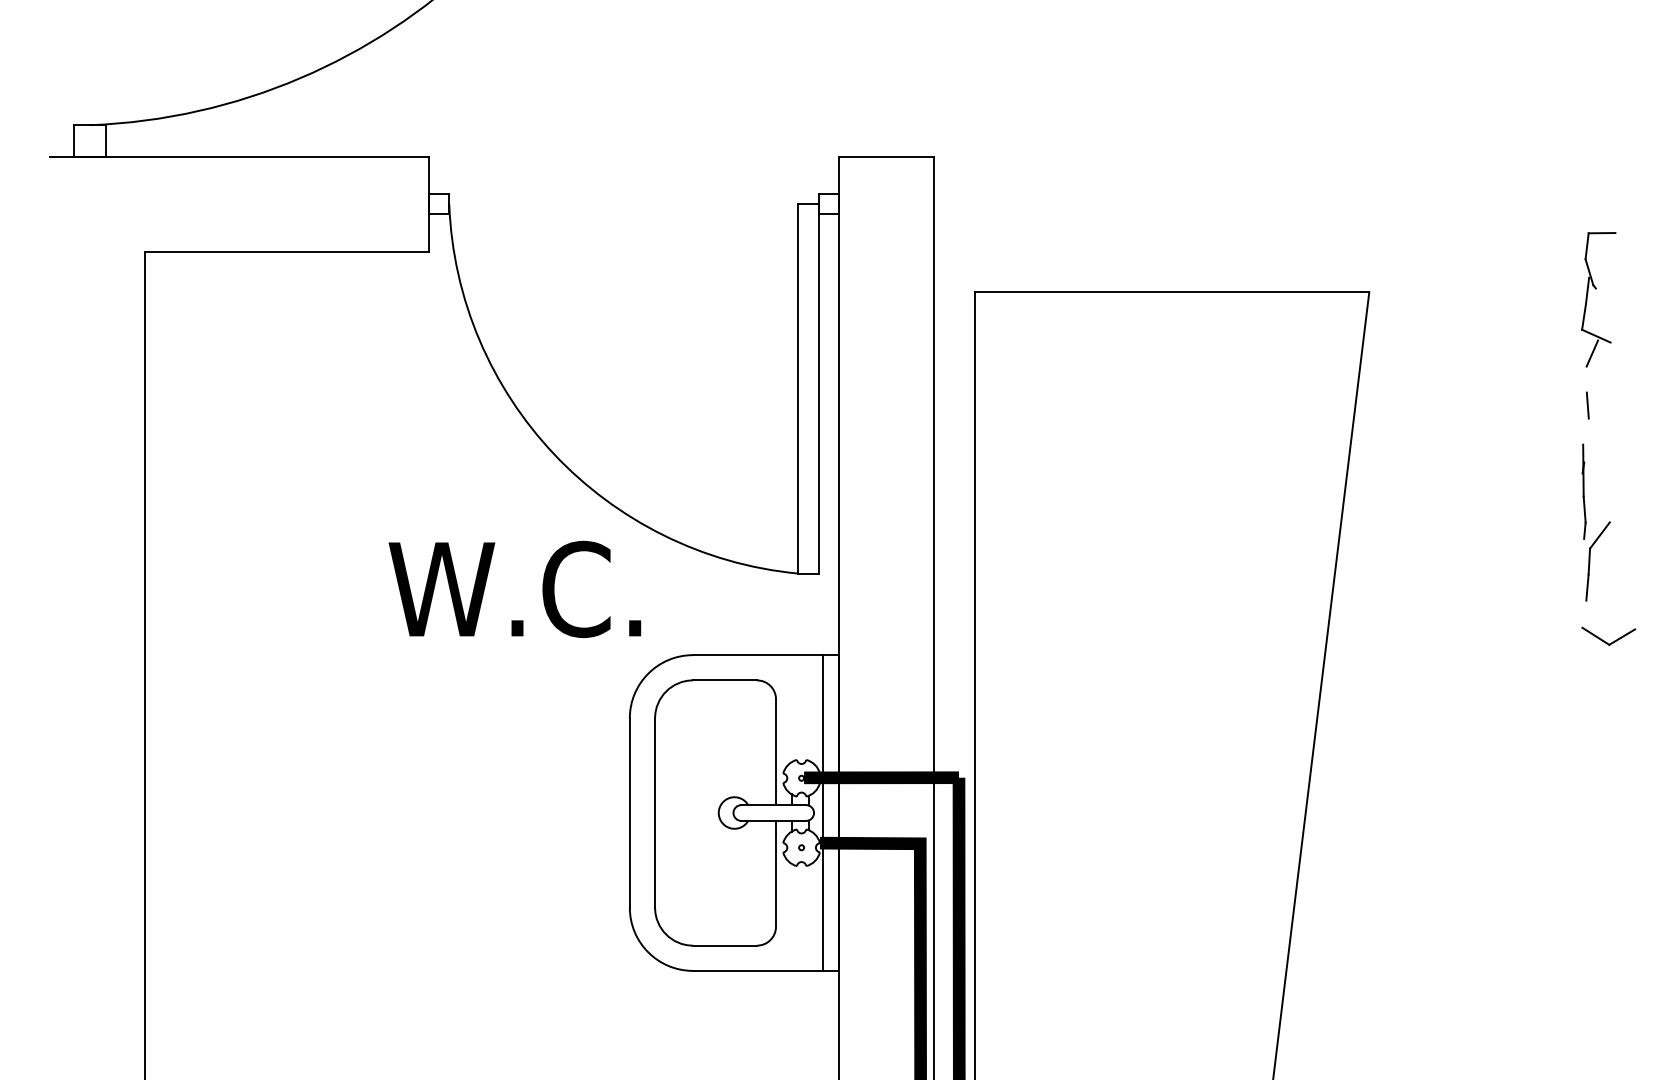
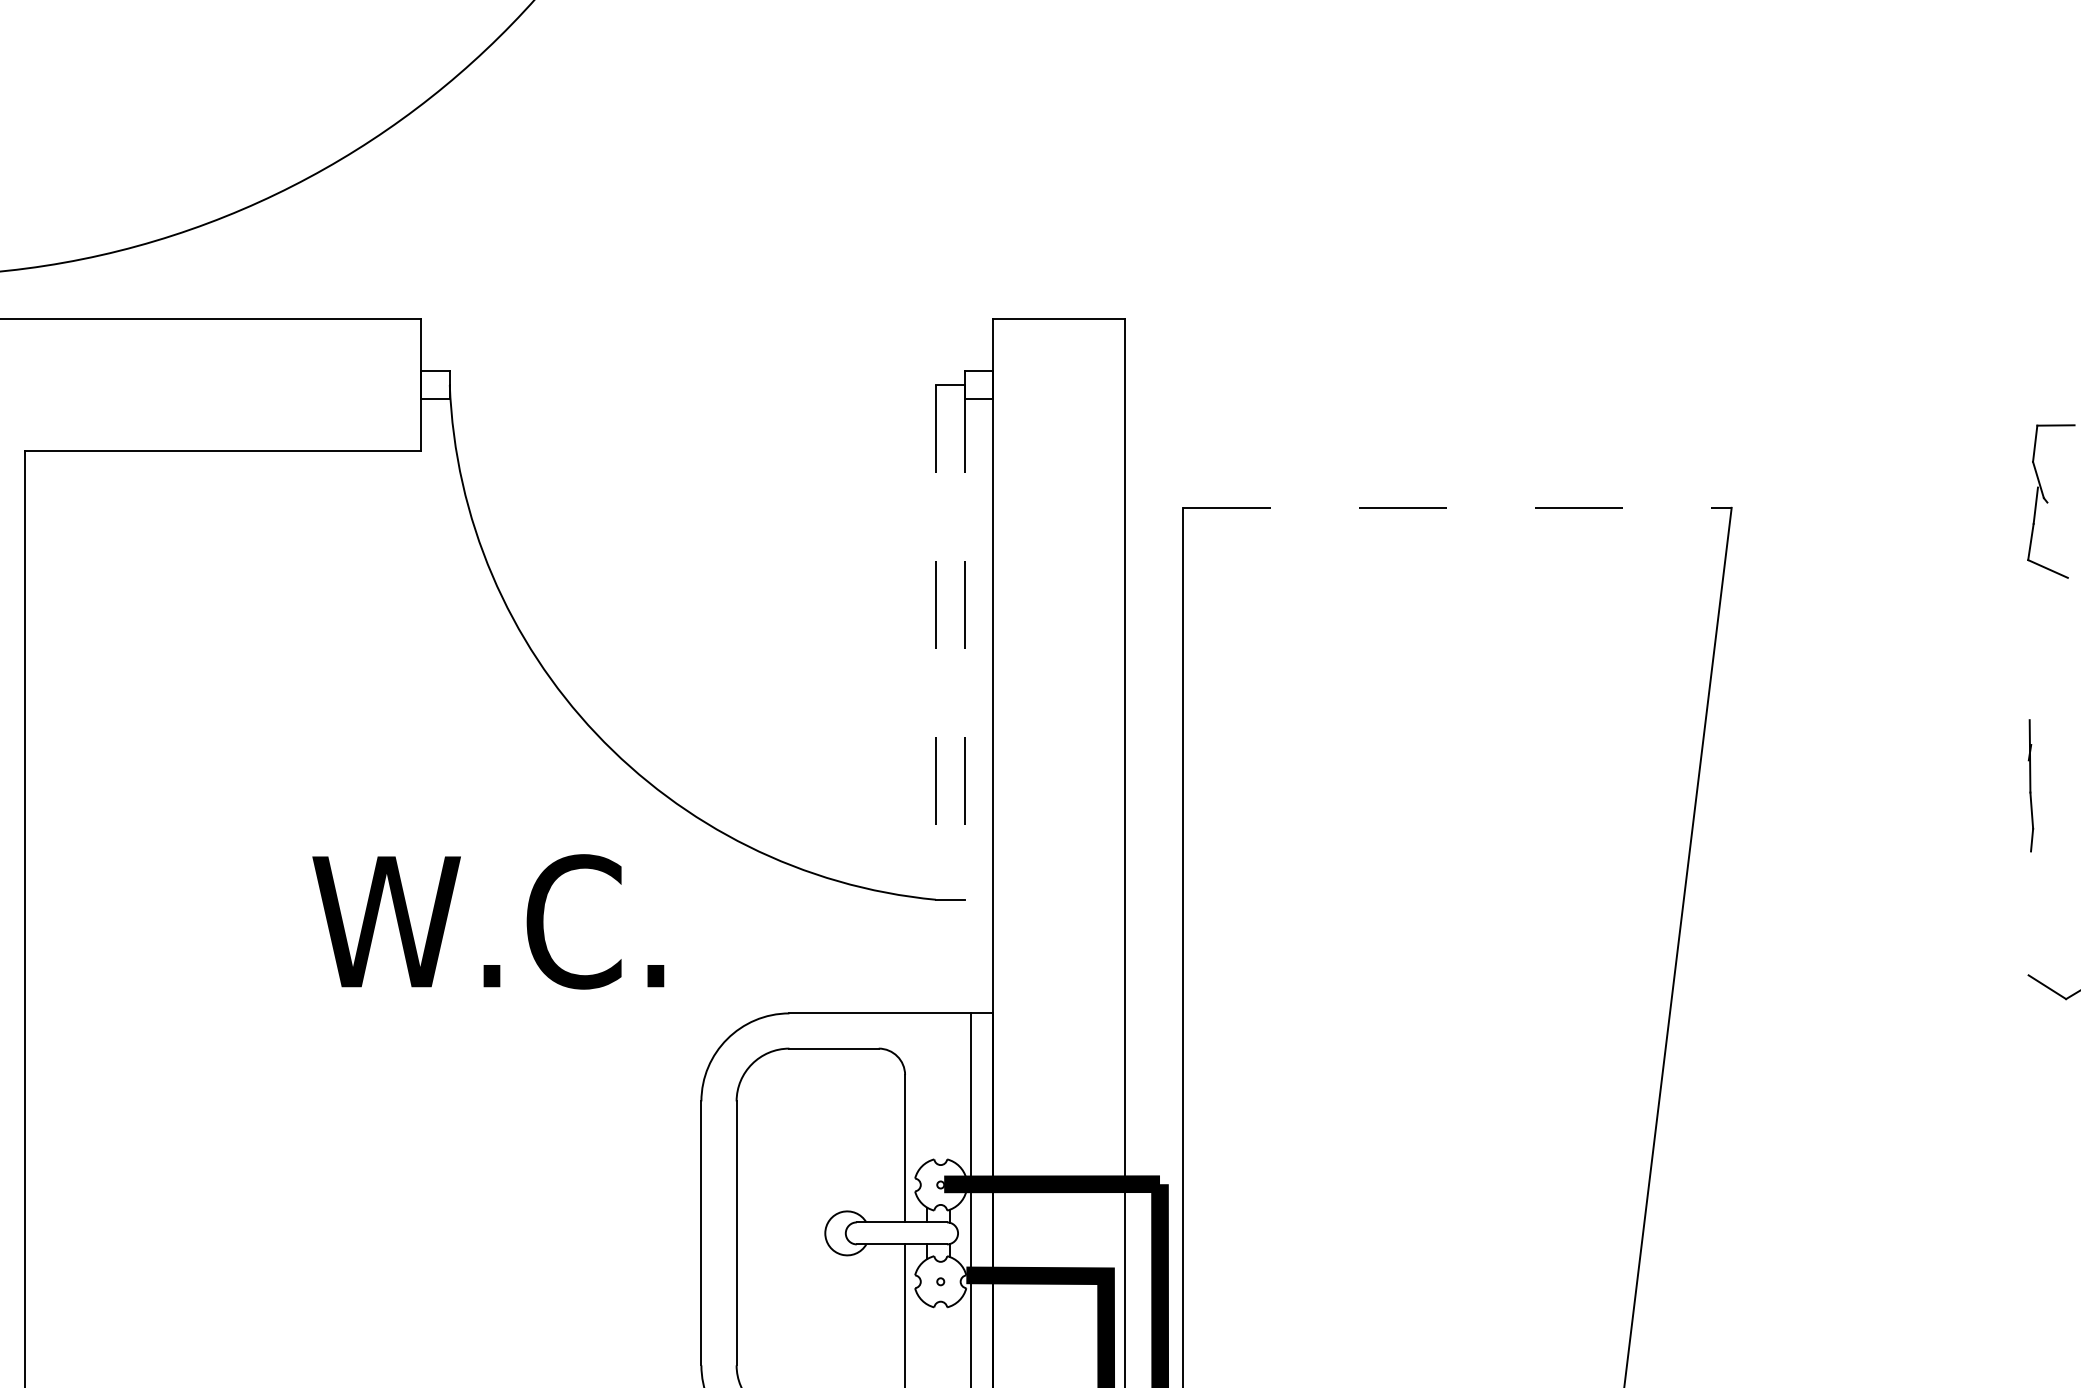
line: (1172, 292) -> (1457, 508), solid -> dashed
line: (1592, 353) -> (2042, 593), removed
line: (798, 388) -> (936, 641), solid -> dashed
line: (818, 388) -> (964, 641), solid -> dashed
line: (1587, 405) -> (2035, 665), removed
part: (1590, 561) -> (2039, 882), removed
text: (514, 589) -> (487, 921), moved

